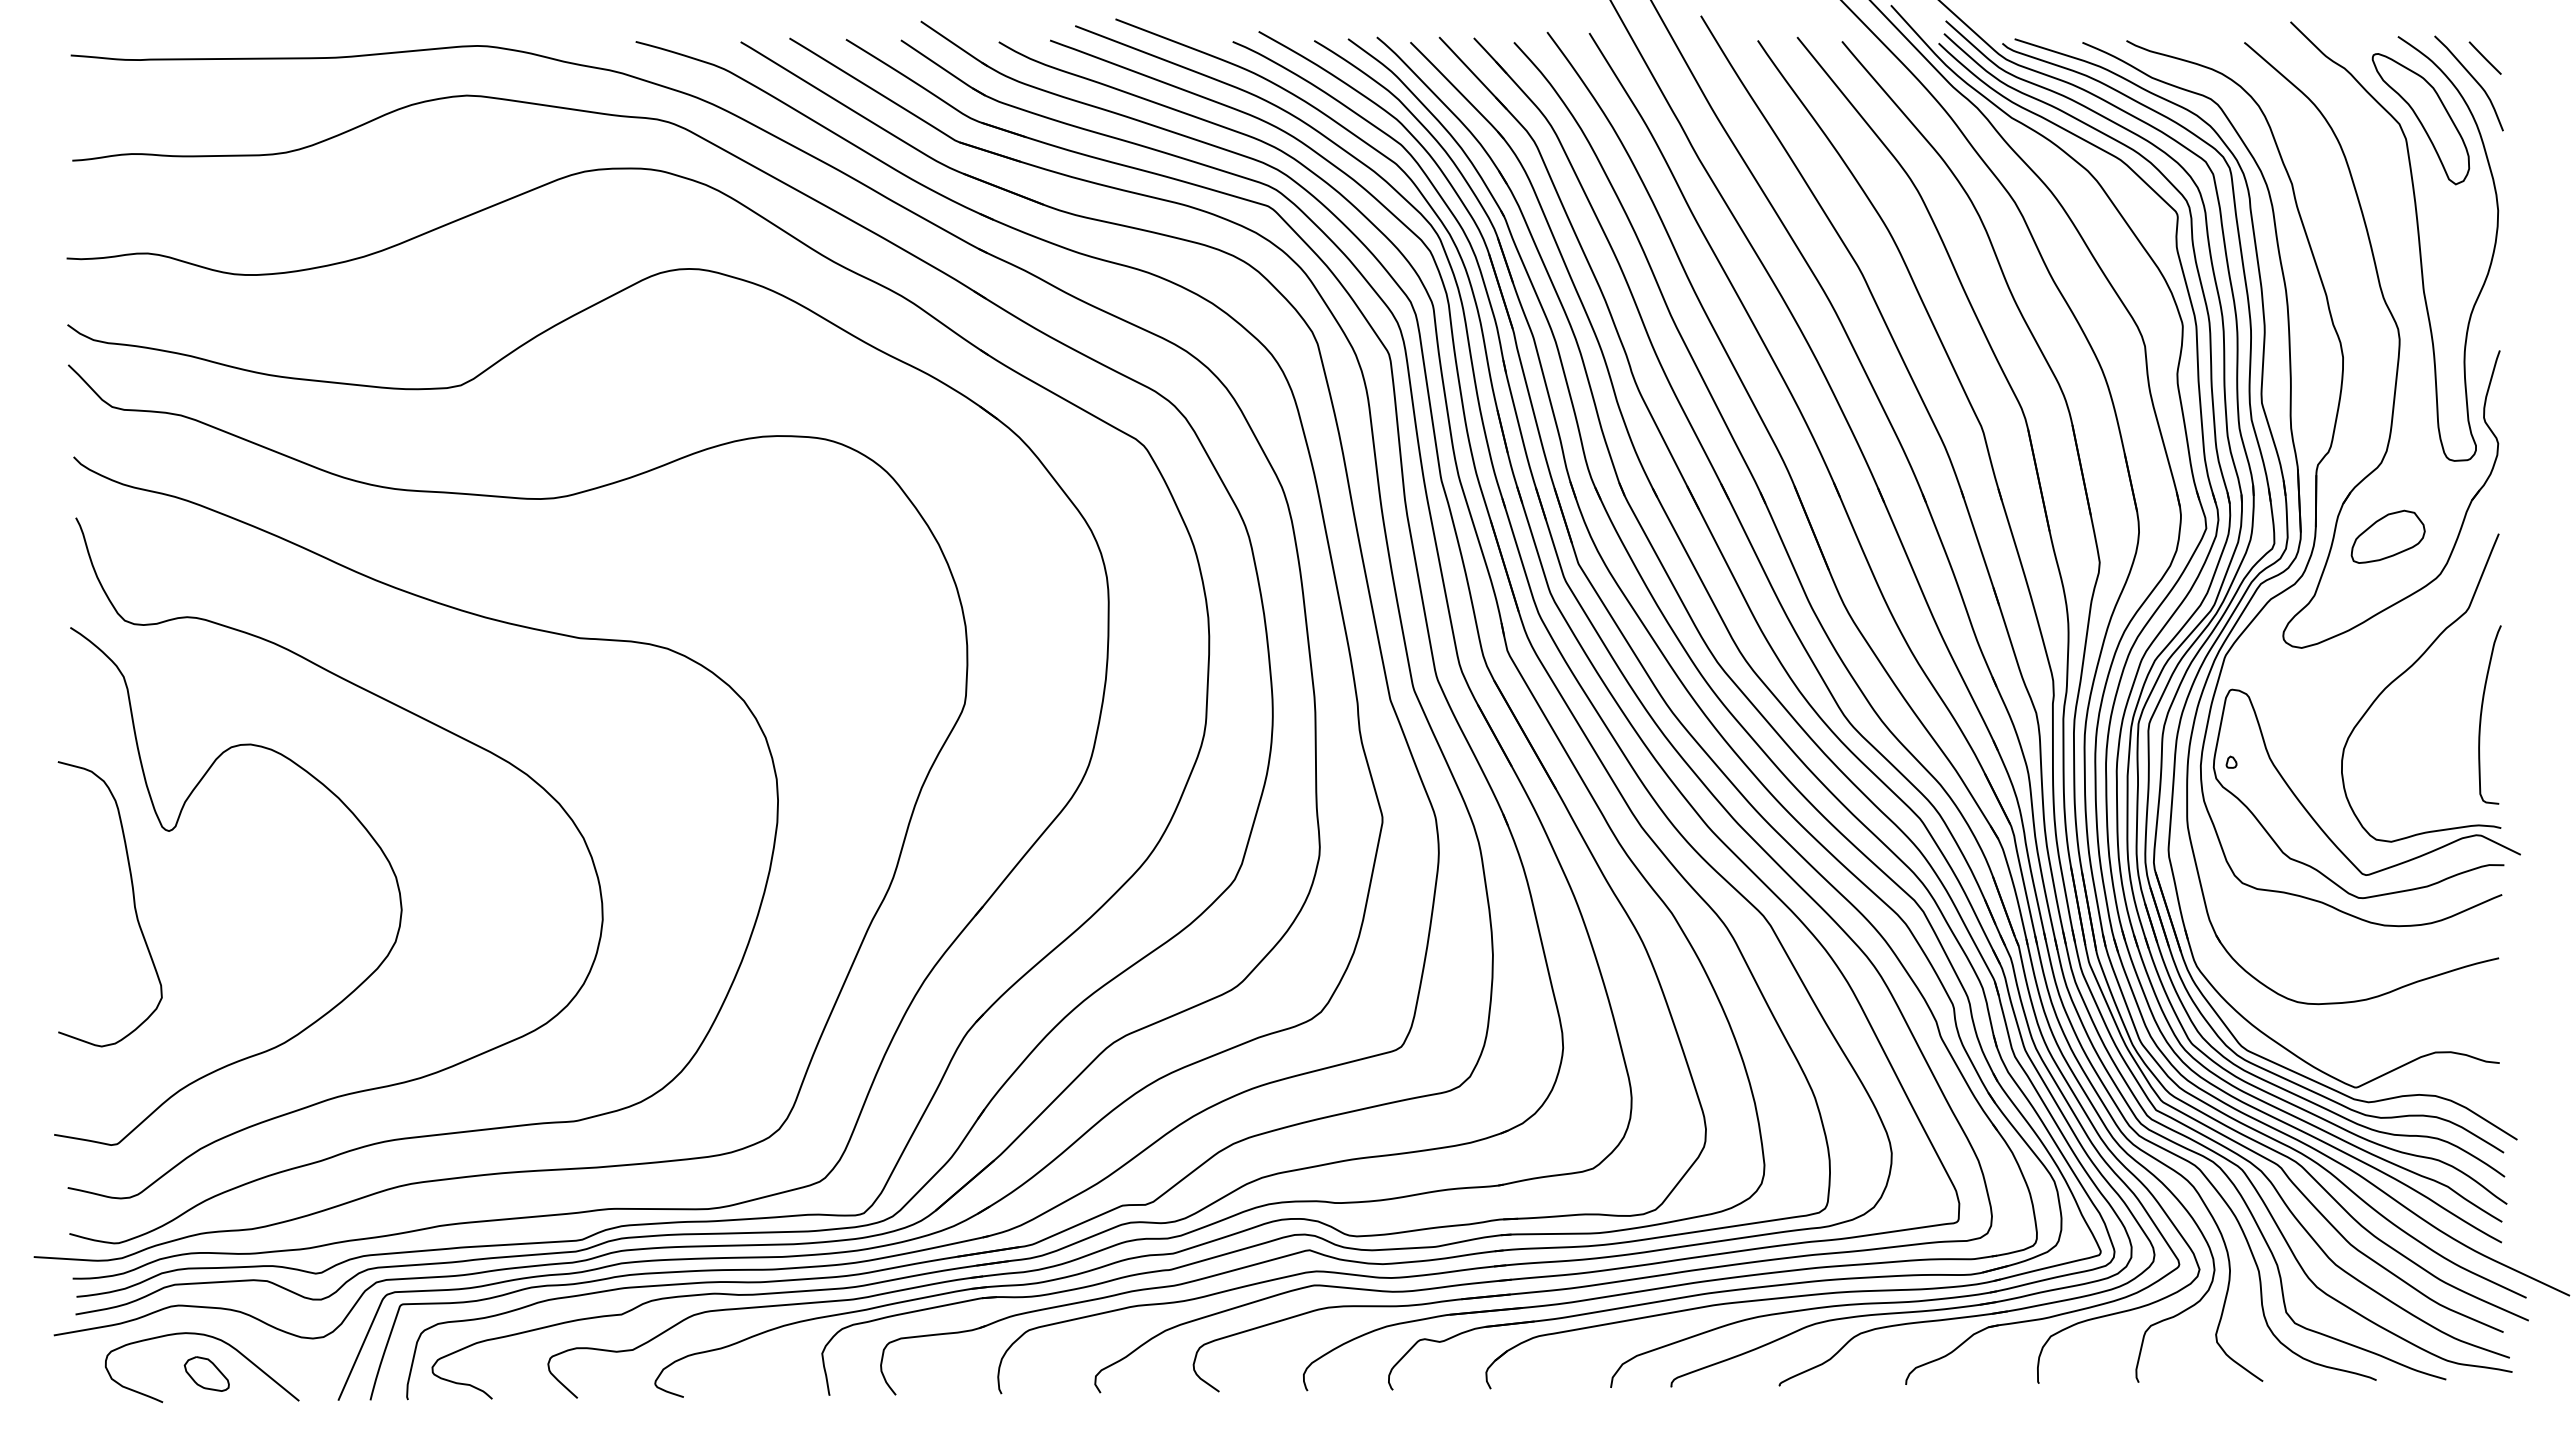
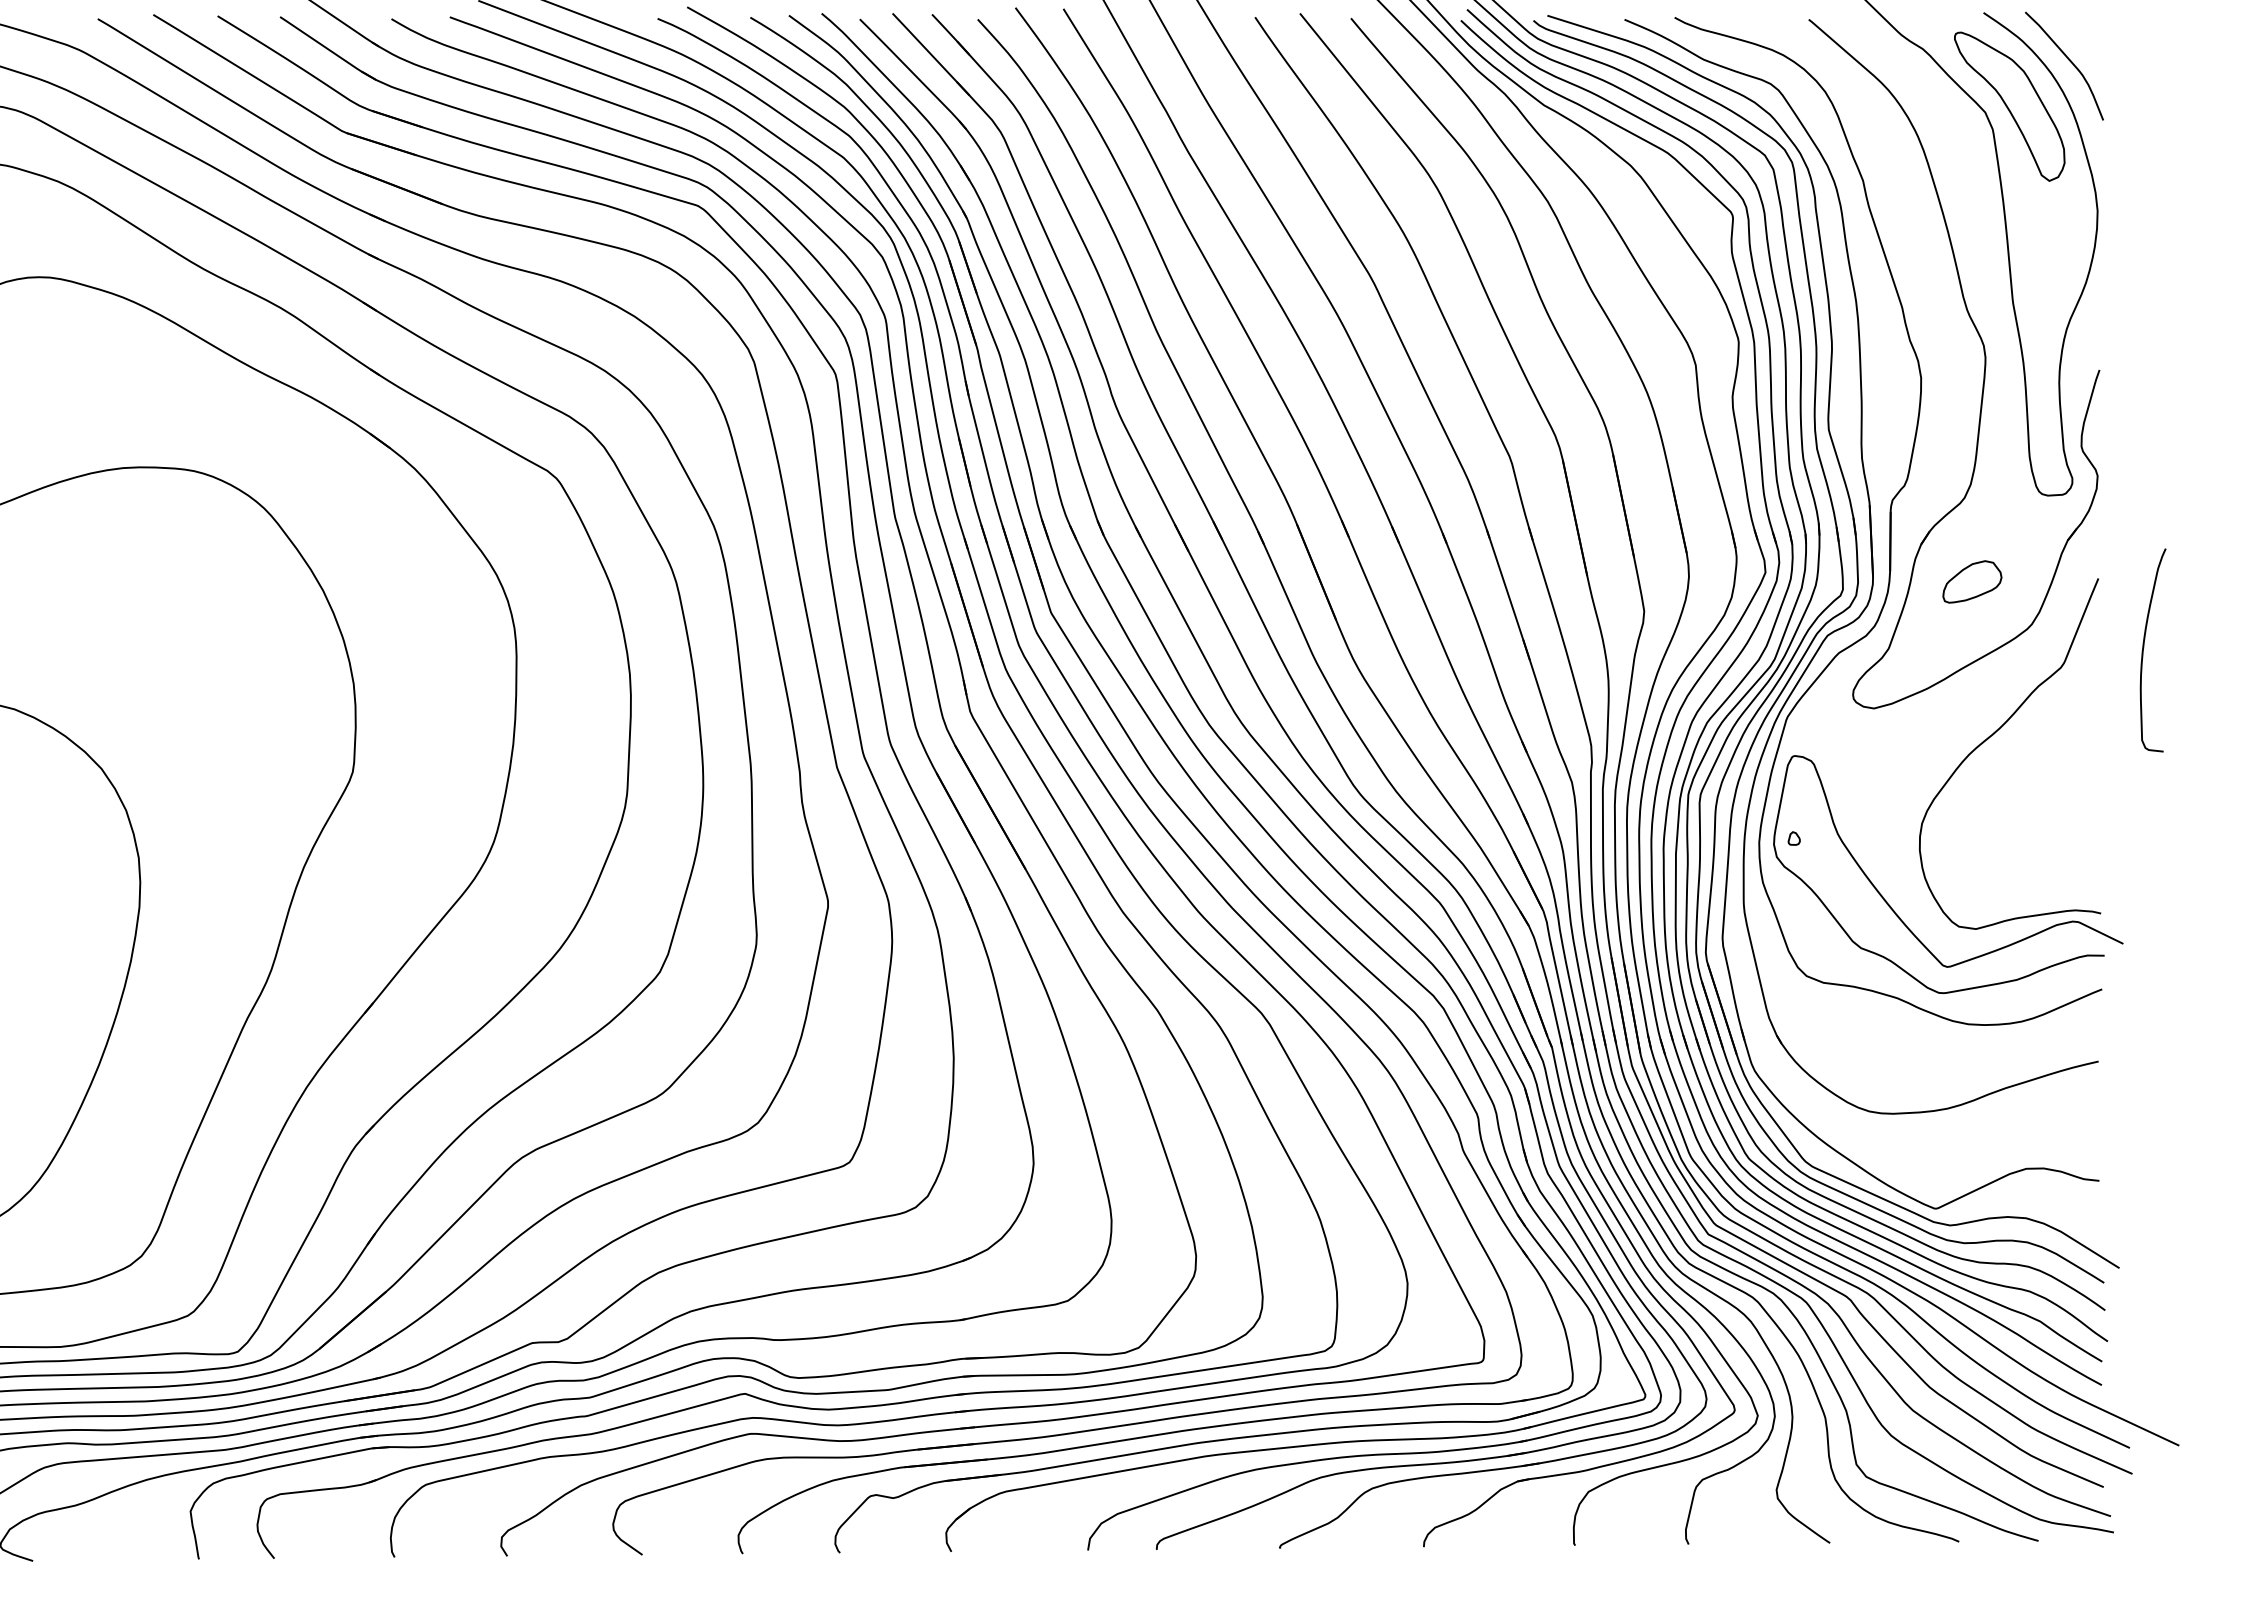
line: (2484, 57) -> (2082, 36), removed
part: (2387, 536) -> (1971, 581), size x0.7
curve: (2482, 712) -> (2144, 647), moved

